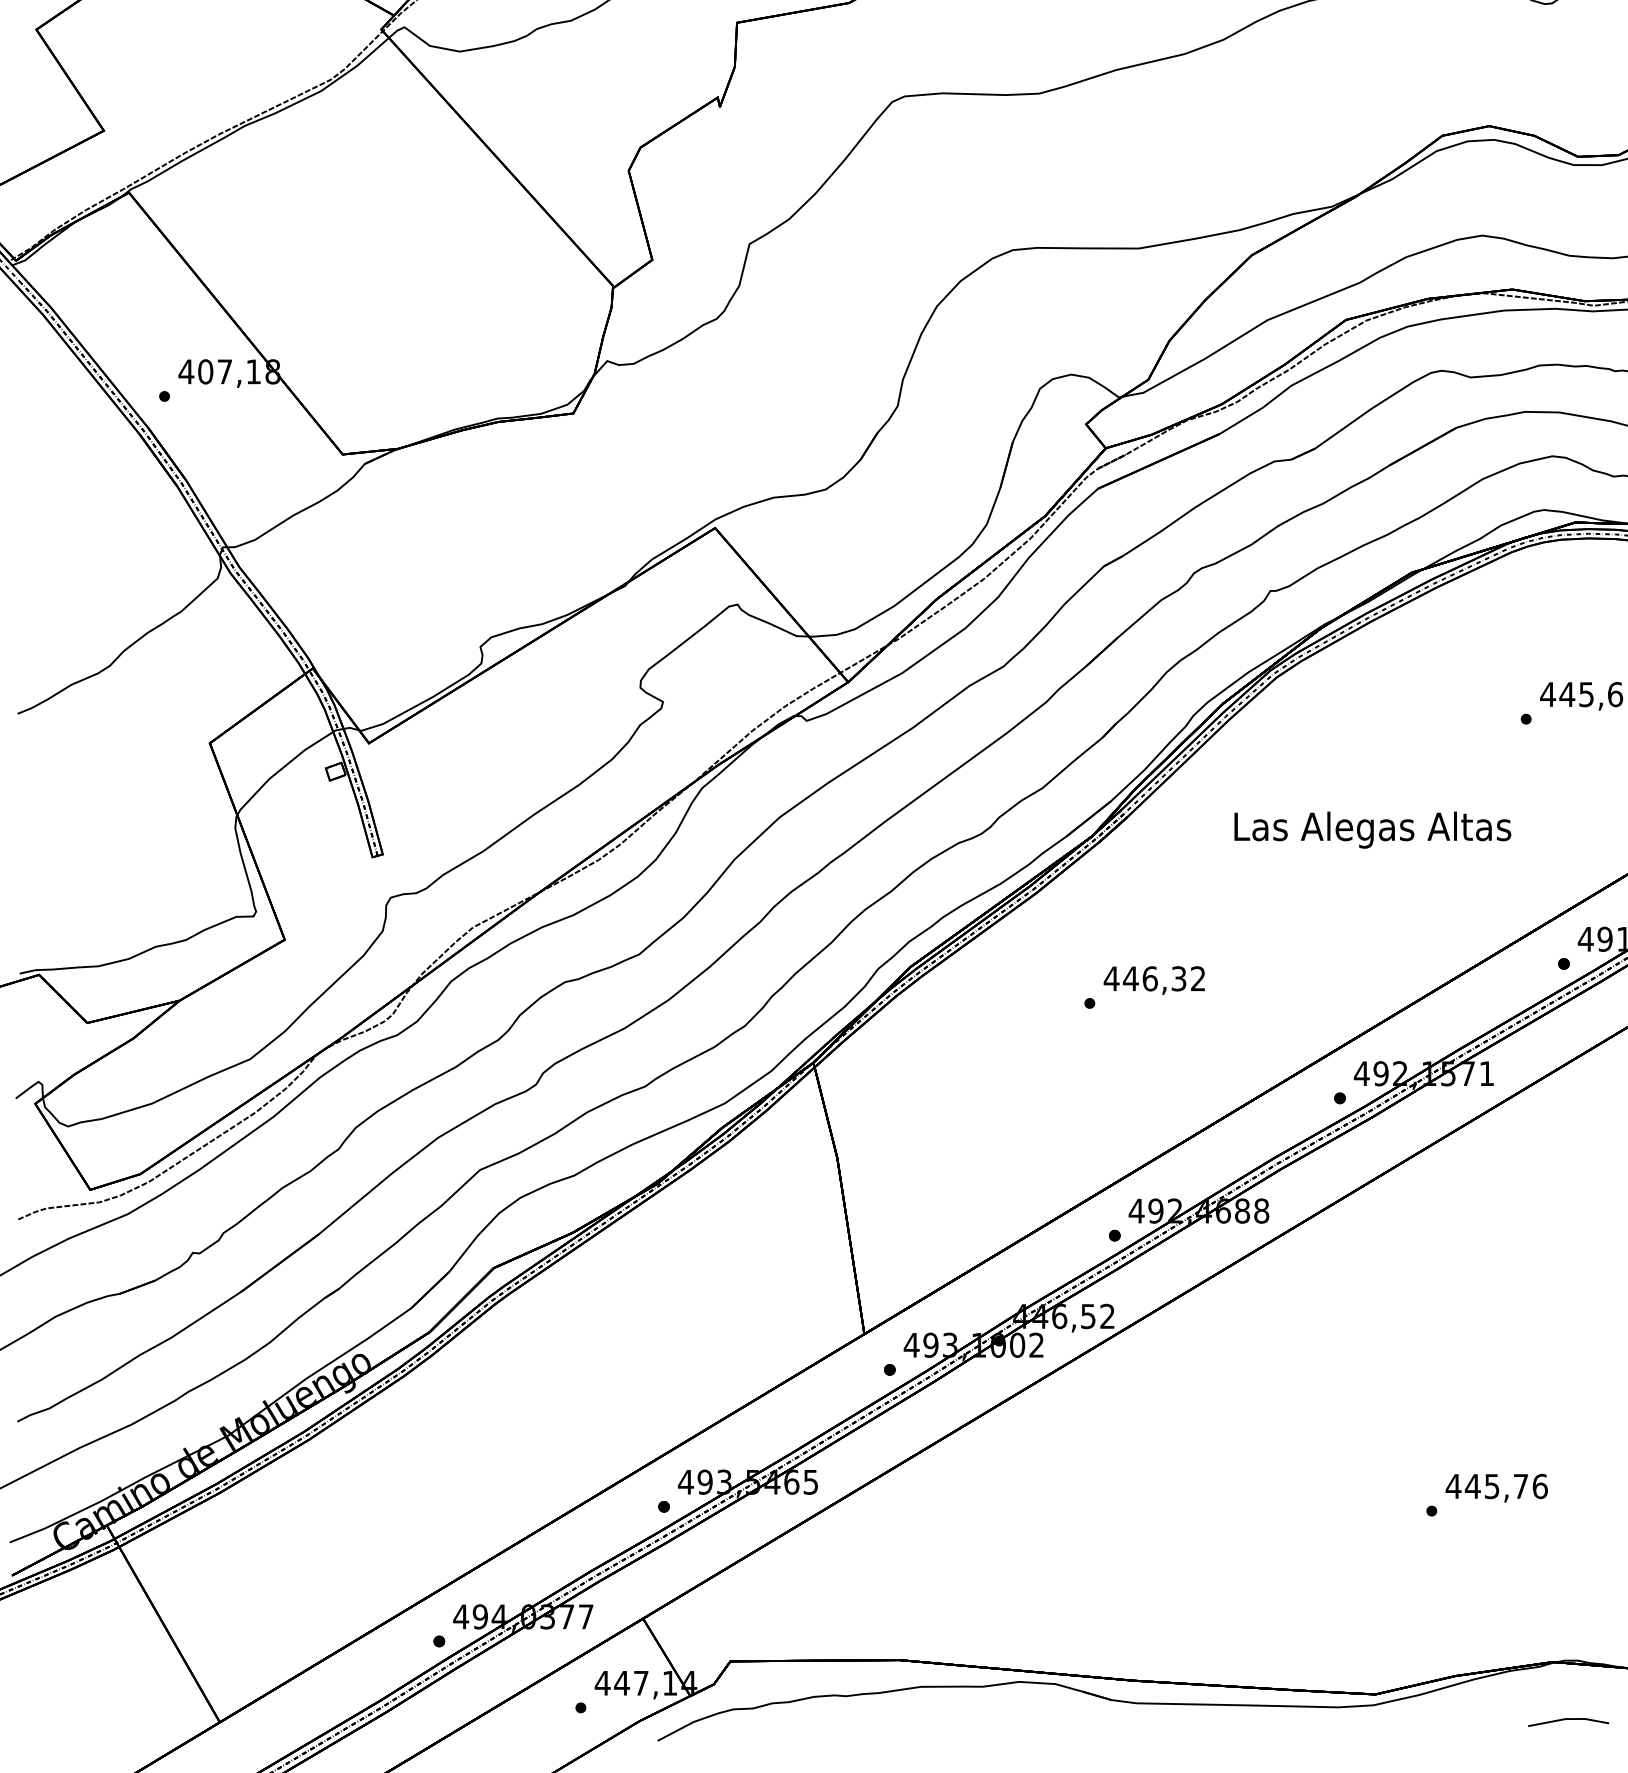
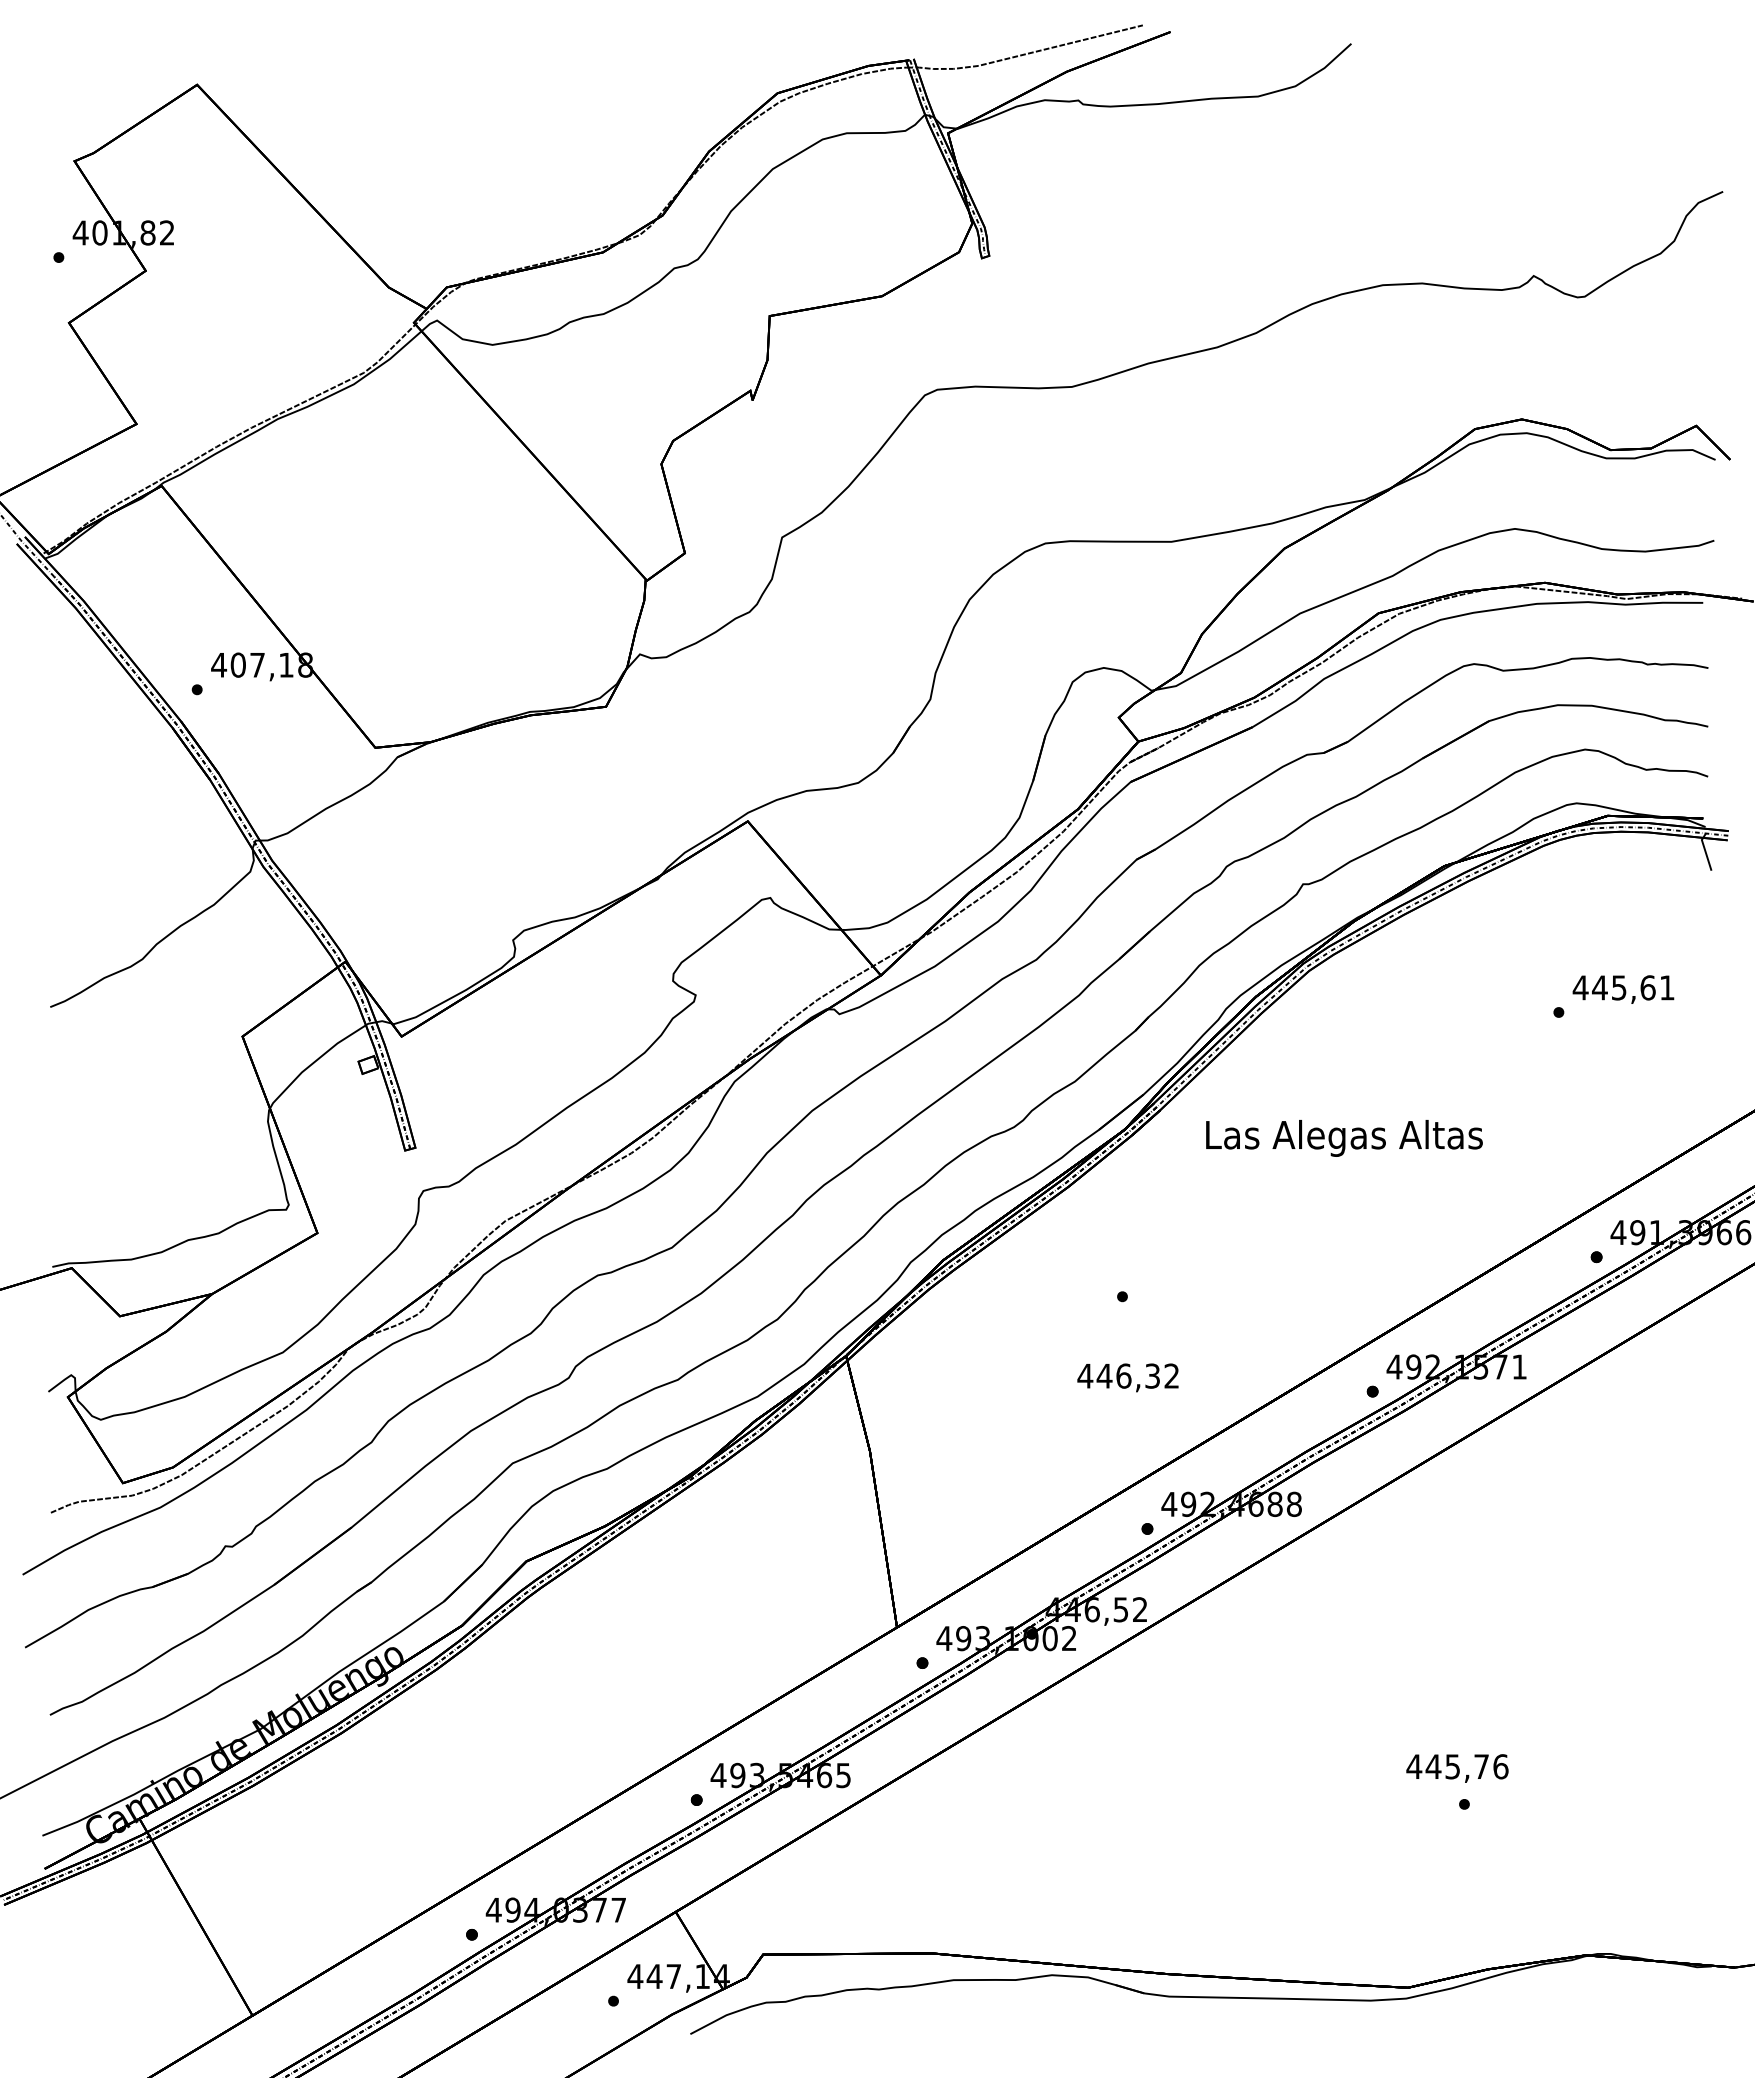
text: (1372, 830) -> (1344, 1138), moved
text: (1153, 980) -> (1127, 1377), moved
text: (1496, 1488) -> (1457, 1768), moved
line: (1567, 1720) -> (1600, 2013), removed

